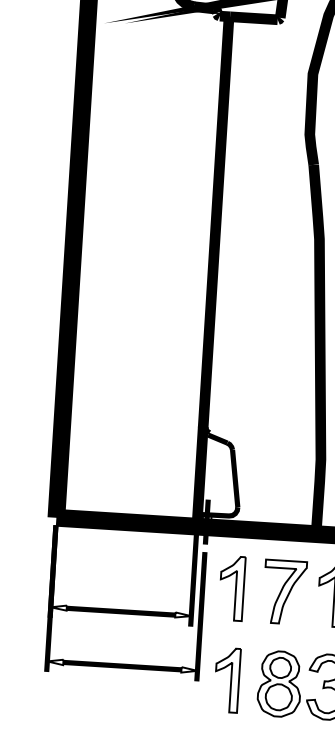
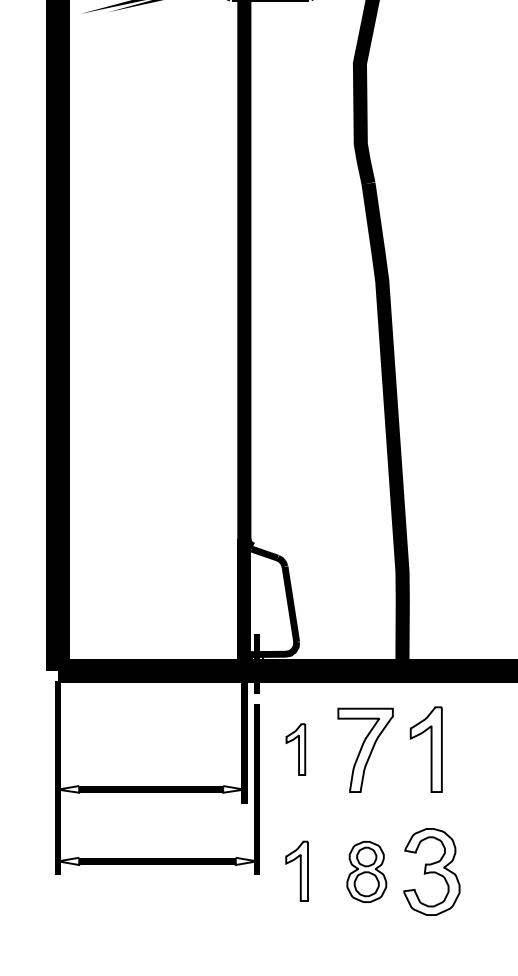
part: (231, 588) -> (295, 749), size x0.6
part: (226, 680) -> (296, 871), size x0.7
part: (279, 683) -> (366, 871), size x0.7

